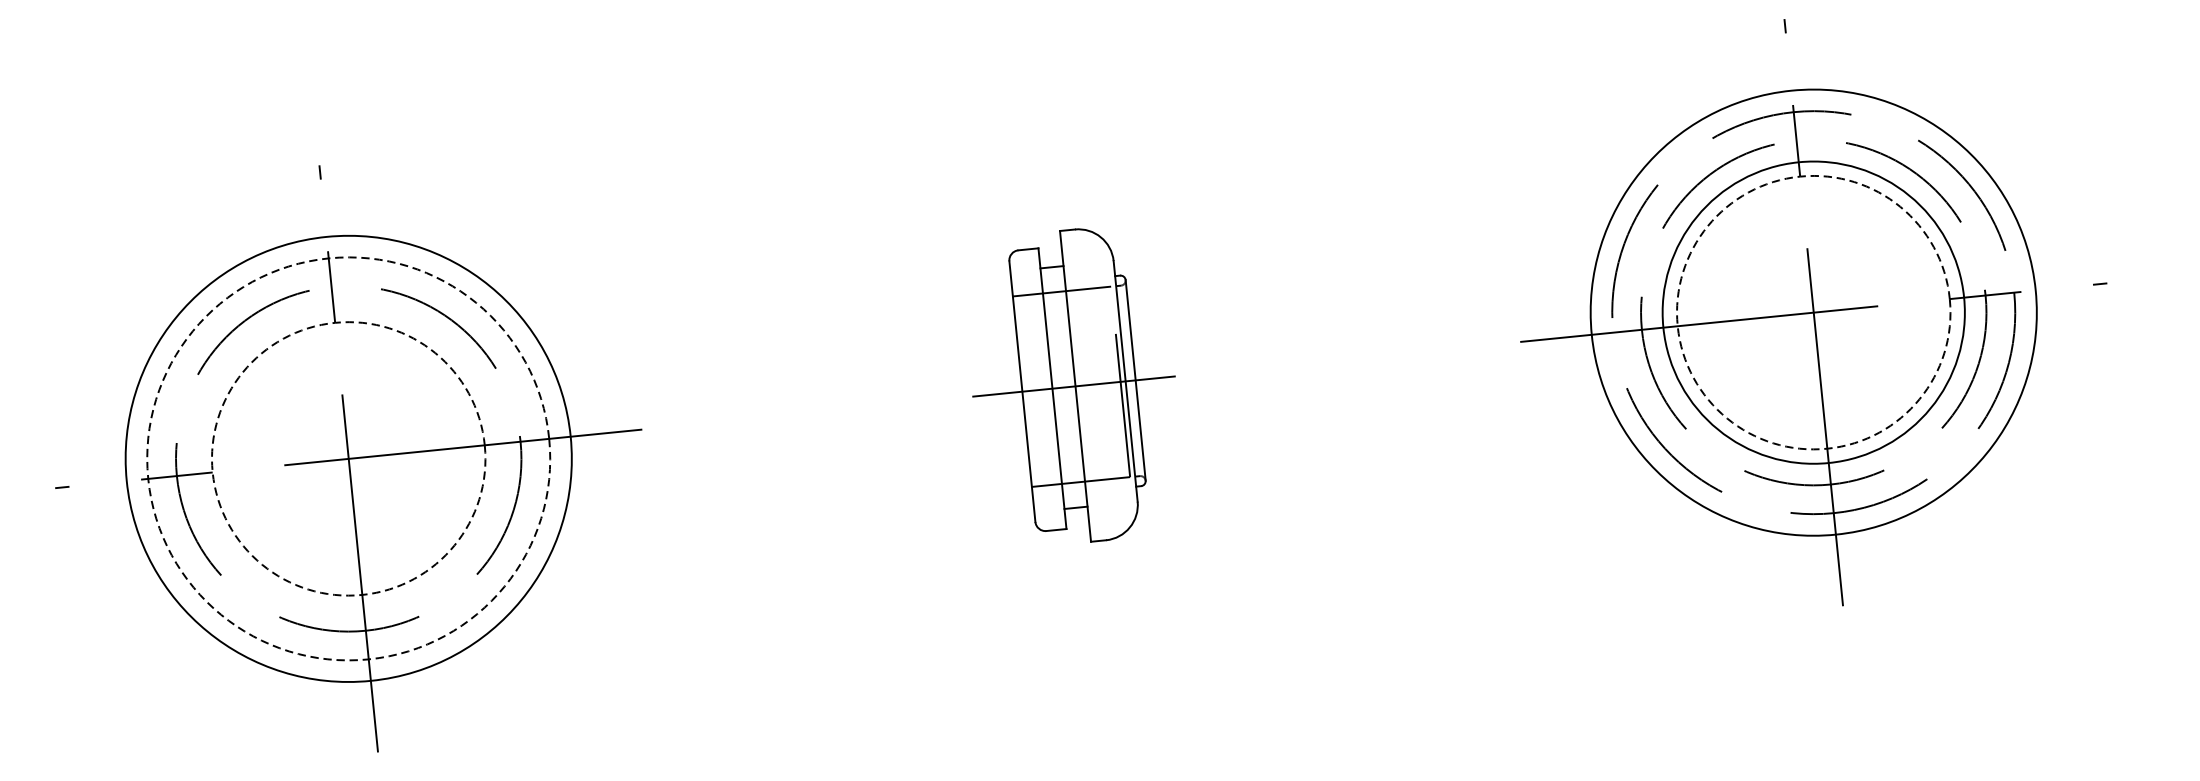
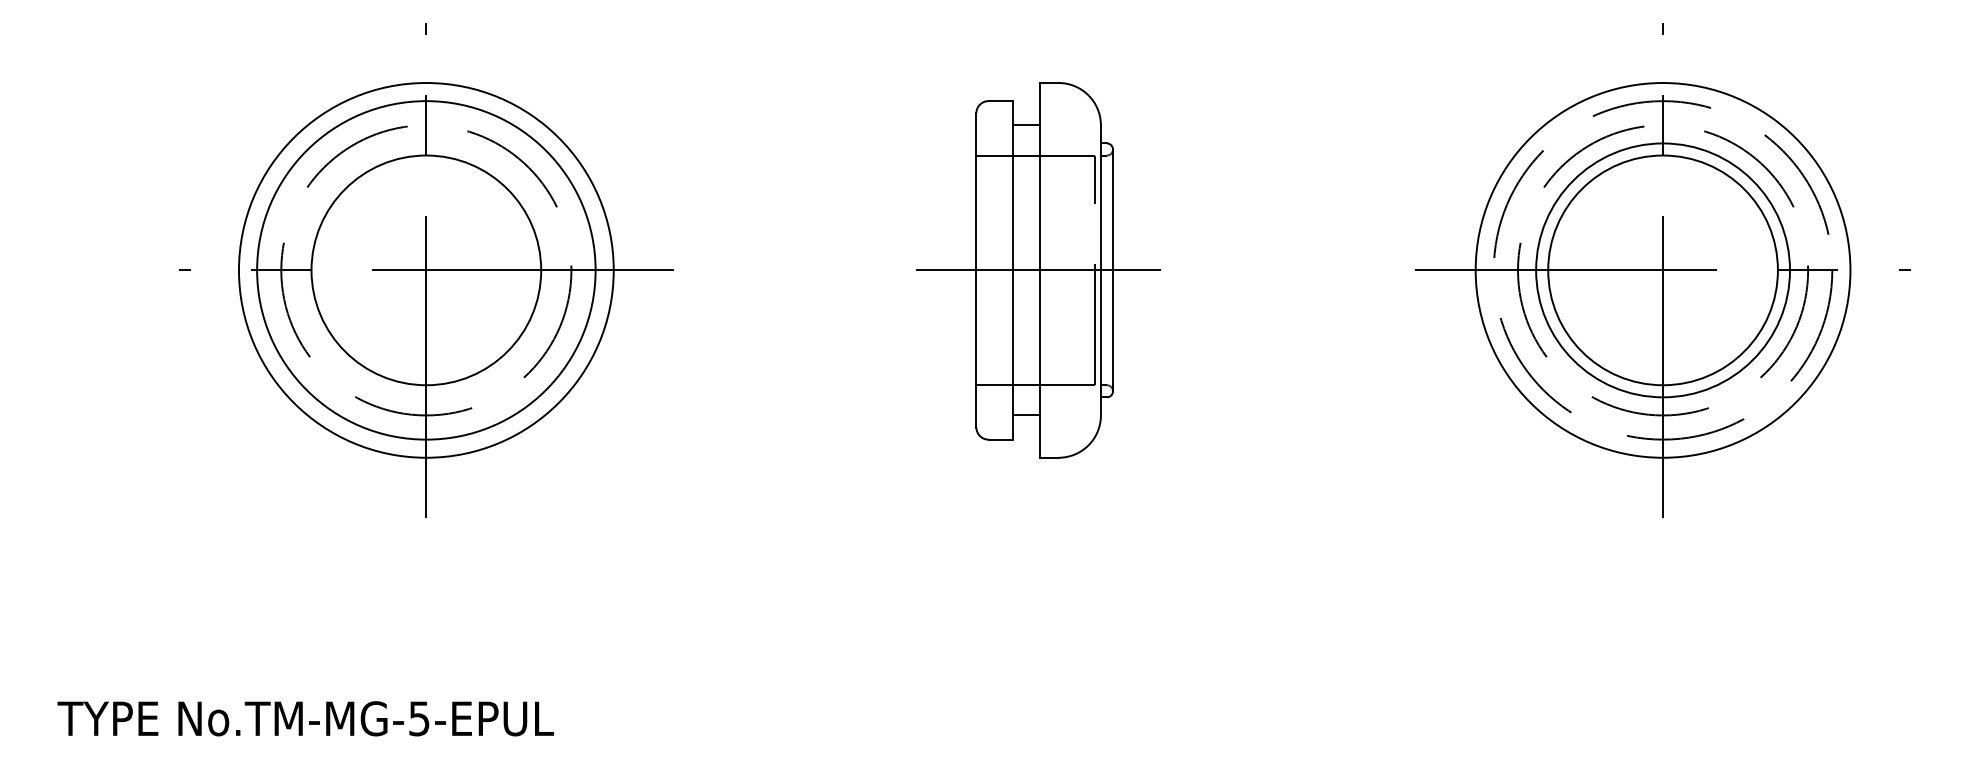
circle: (1813, 312) -> (1662, 270), dashed -> solid
part: (1073, 386) -> (1038, 270), size x1.43
circle: (348, 459) -> (426, 270), dashed -> solid
circle: (348, 459) -> (426, 270), dashed -> solid

